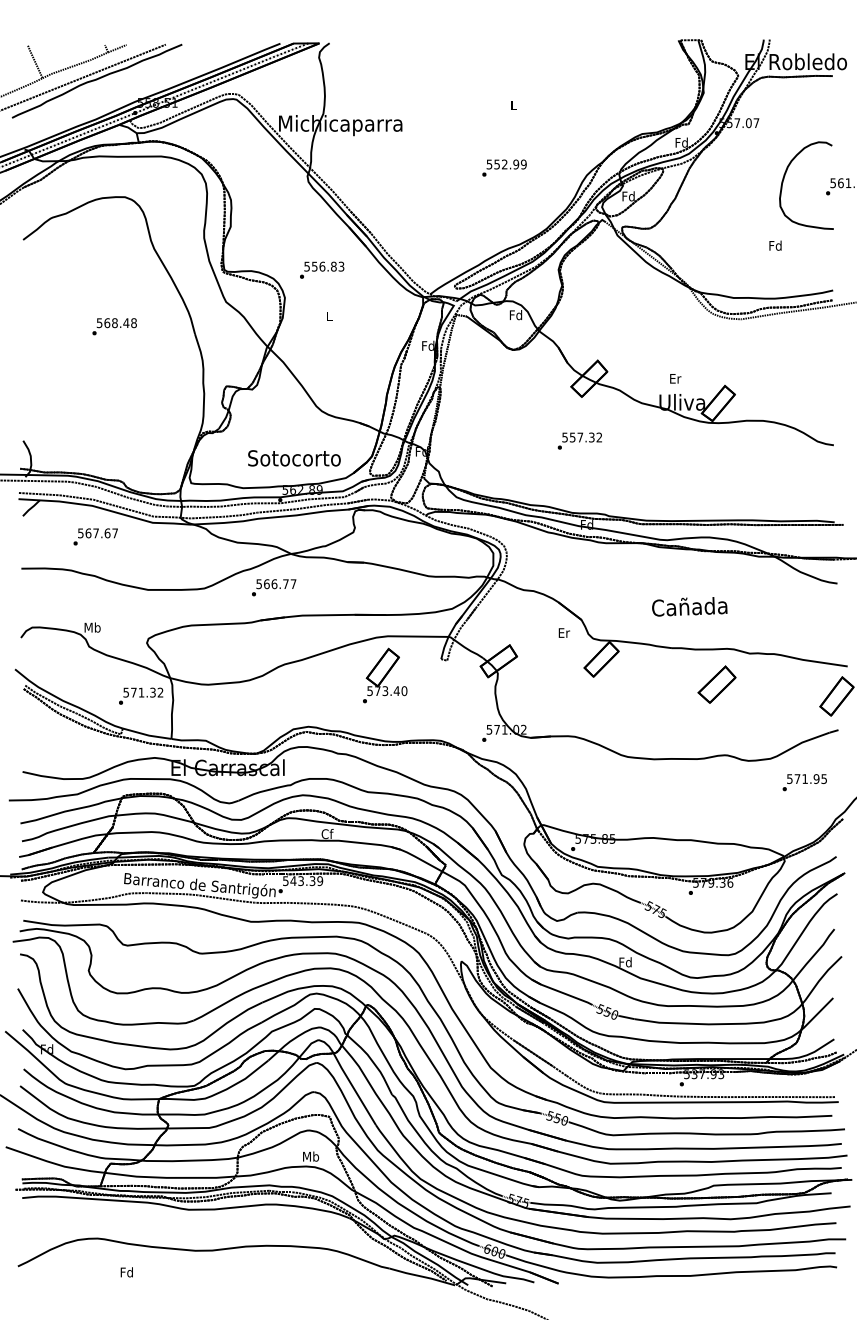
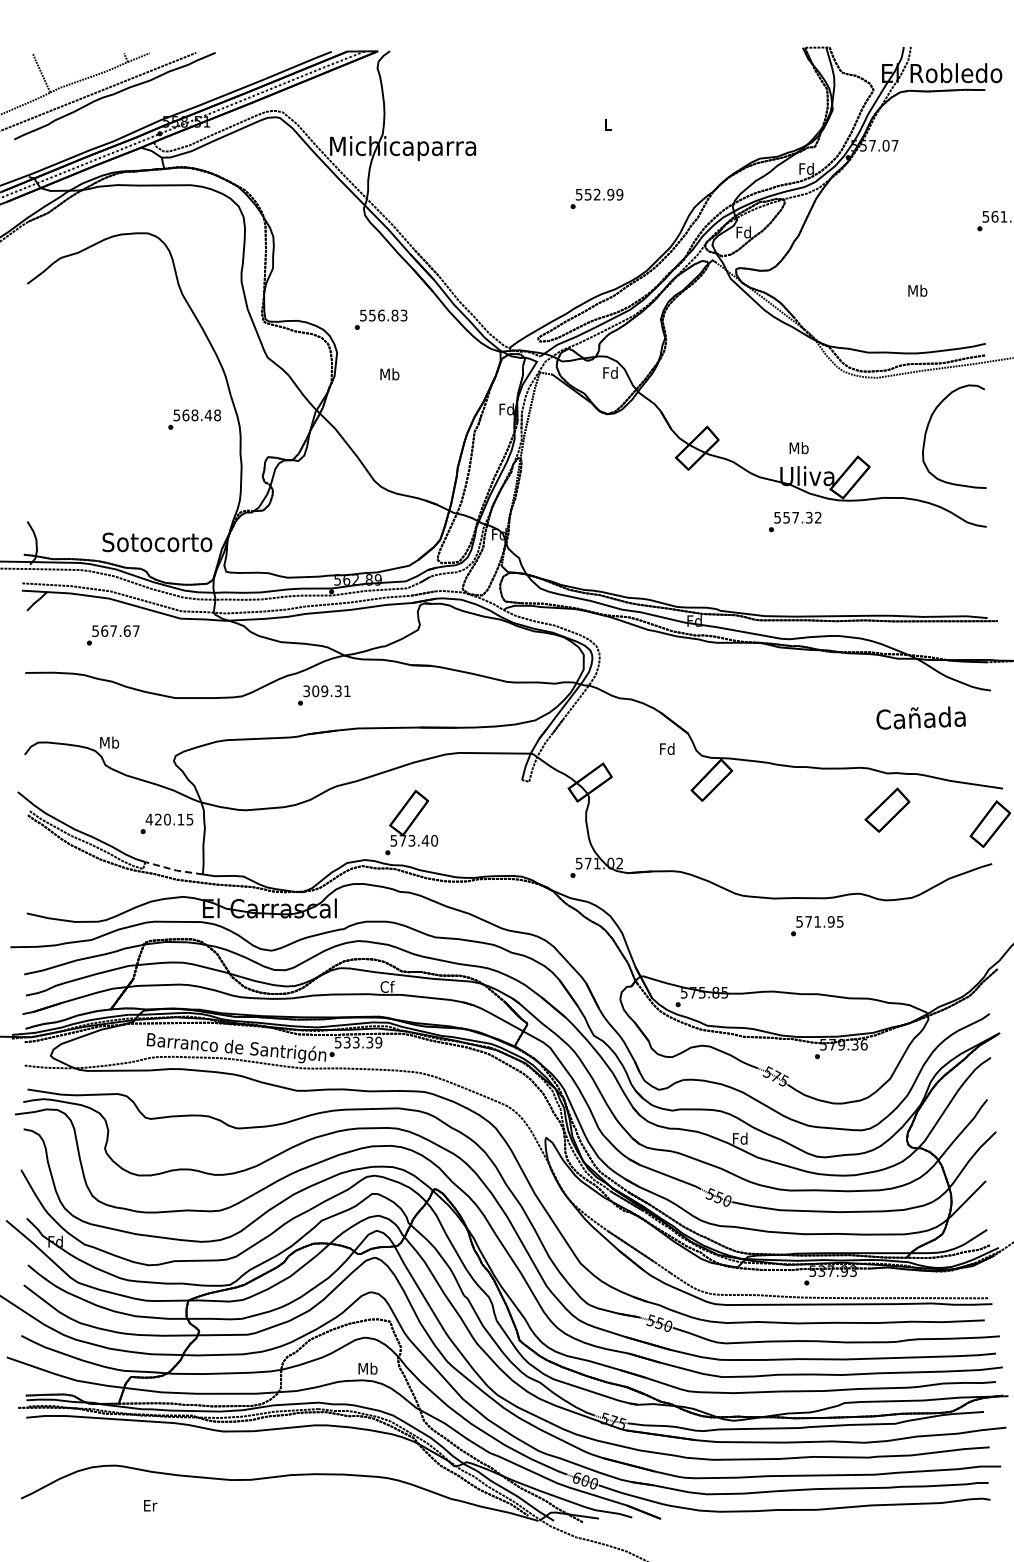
curve: (783, 181) -> (927, 431), moved
text: (775, 245) -> (917, 290), Fd -> Mb
text: (329, 316) -> (389, 374), L -> Mb
text: (114, 326) -> (194, 419), moved
text: (674, 379) -> (798, 448), Er -> Mb
text: (580, 440) -> (795, 521), moved
text: (294, 458) -> (157, 542), moved
text: (275, 584) -> (326, 691), 566.77 -> 309.31
text: (689, 606) -> (920, 717), moved
text: (564, 632) -> (667, 748), Er -> Fd
part: (384, 675) -> (411, 822), moved
part: (717, 684) -> (887, 809), moved
text: (143, 692) -> (169, 819), 571.32 -> 420.15
line: (146, 734) -> (173, 869), solid -> dashed
text: (804, 782) -> (817, 926), moved
text: (292, 880) -> (346, 1042), 543.39 -> 533.39
text: (126, 1272) -> (149, 1505), Fd -> Er

